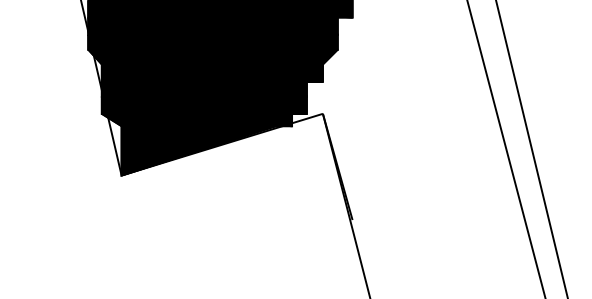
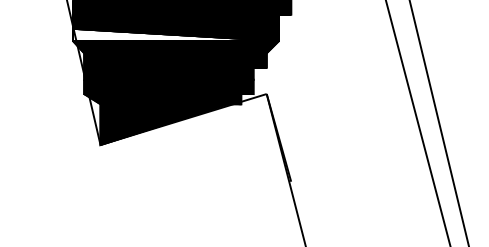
fill: (212, 41) -> (175, 34), removed

